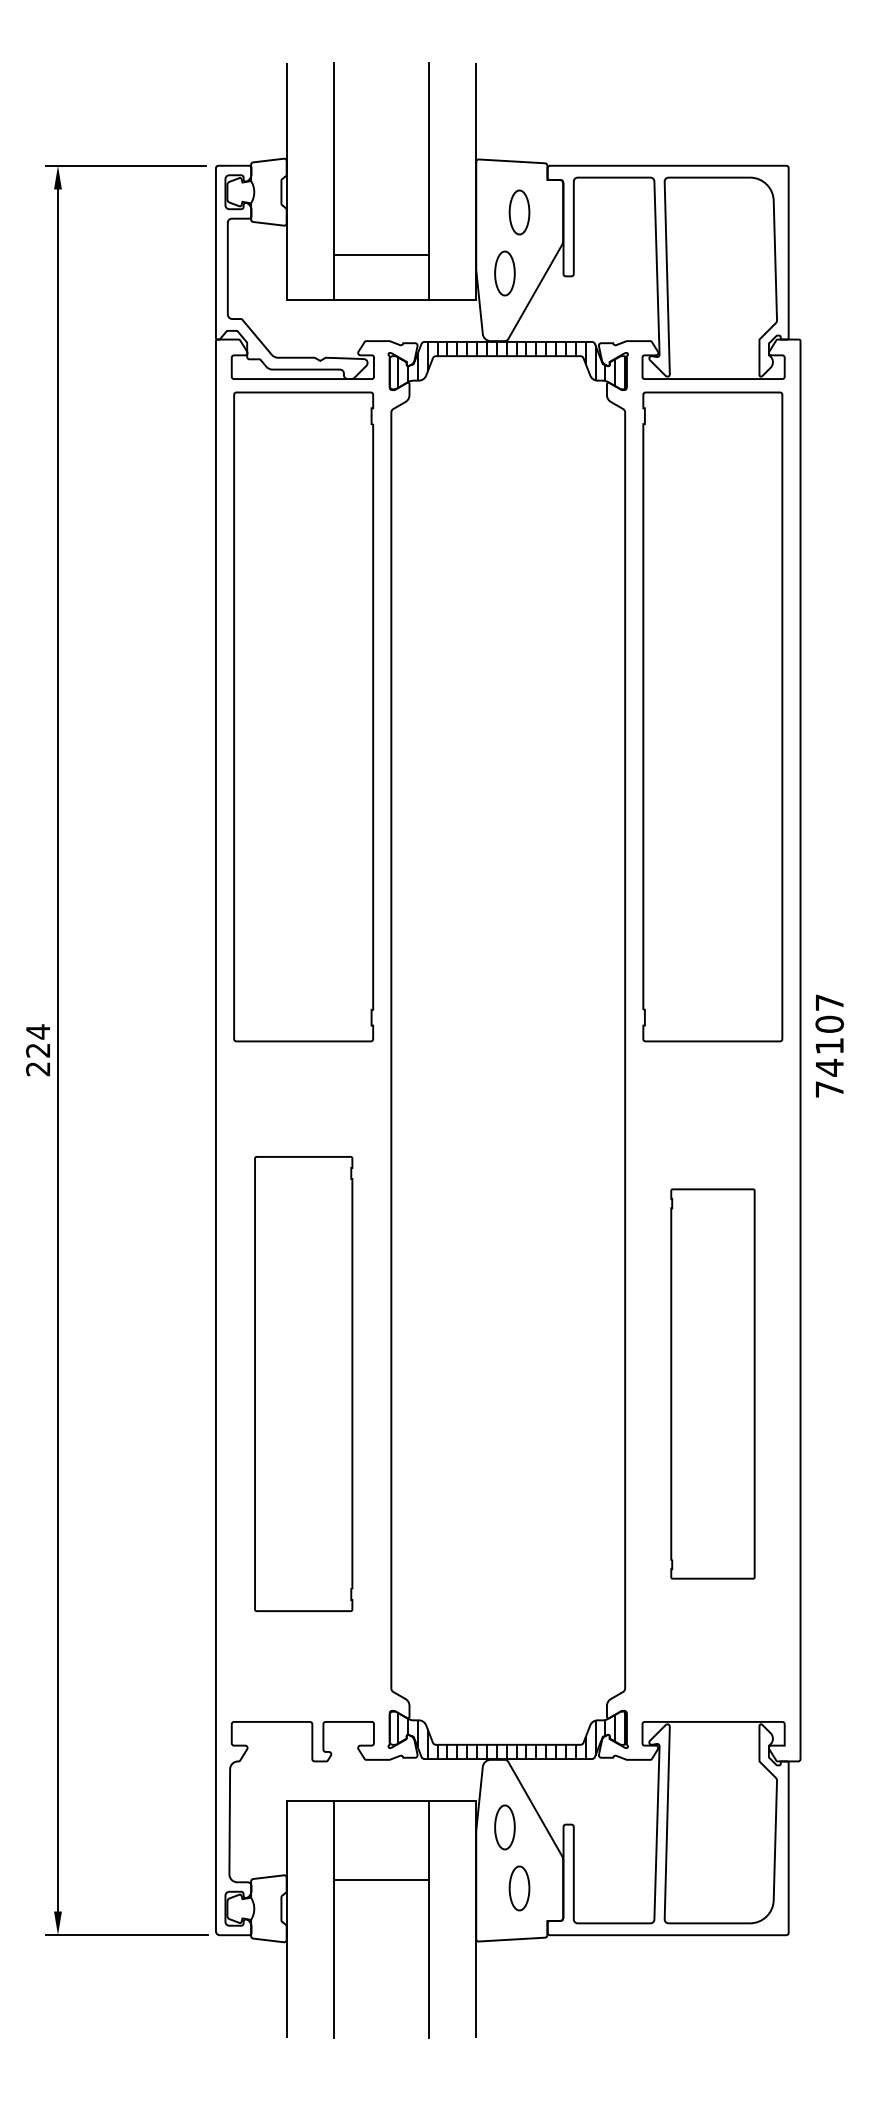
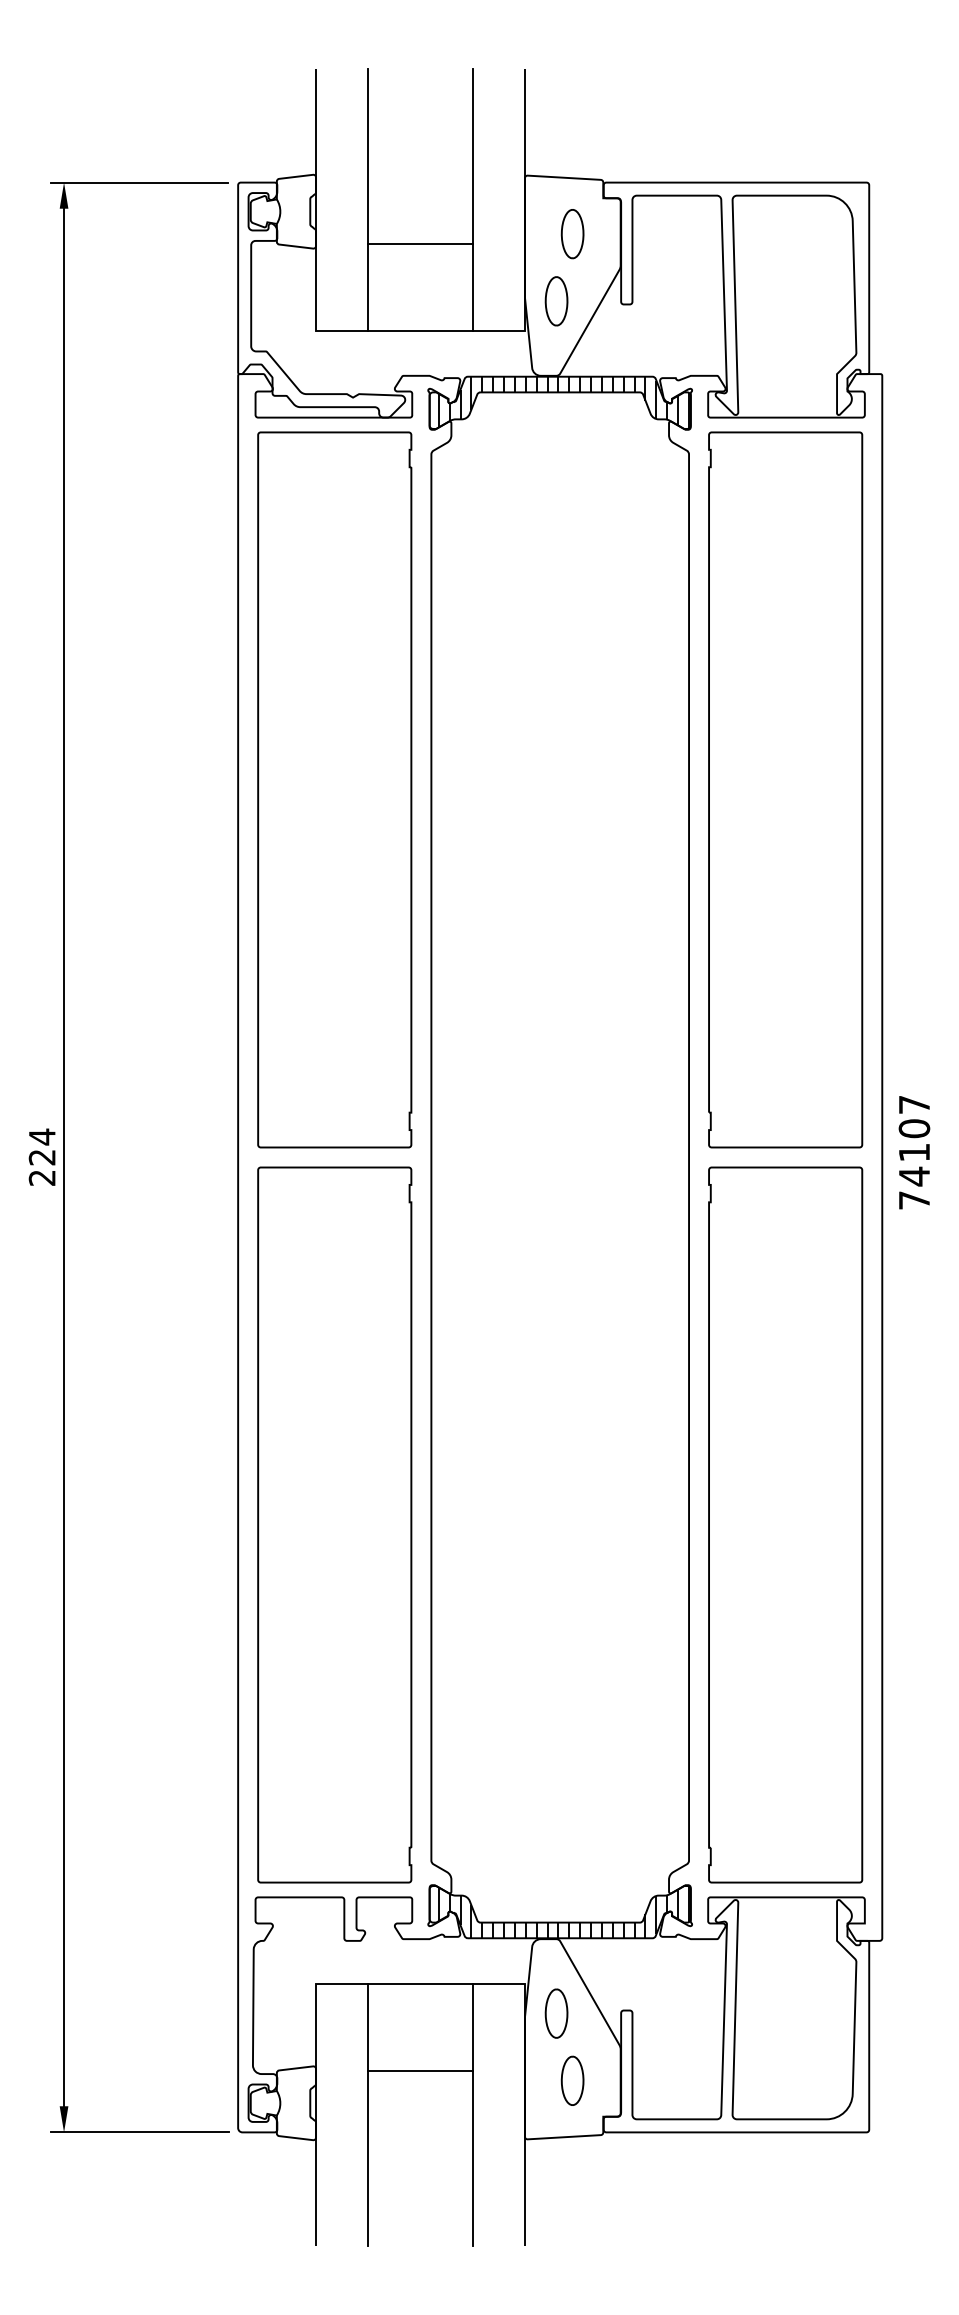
line: (381, 254) -> (420, 243), moved
part: (303, 1383) -> (334, 1524), size x1.43
part: (712, 1383) -> (785, 1524), size x1.67

